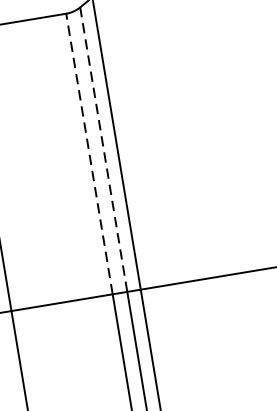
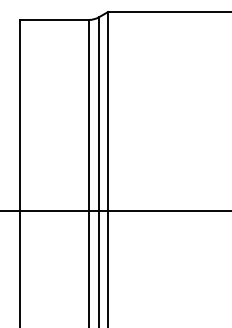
line: (103, 150) -> (98, 114), dashed -> solid
line: (90, 153) -> (89, 115), dashed -> solid

